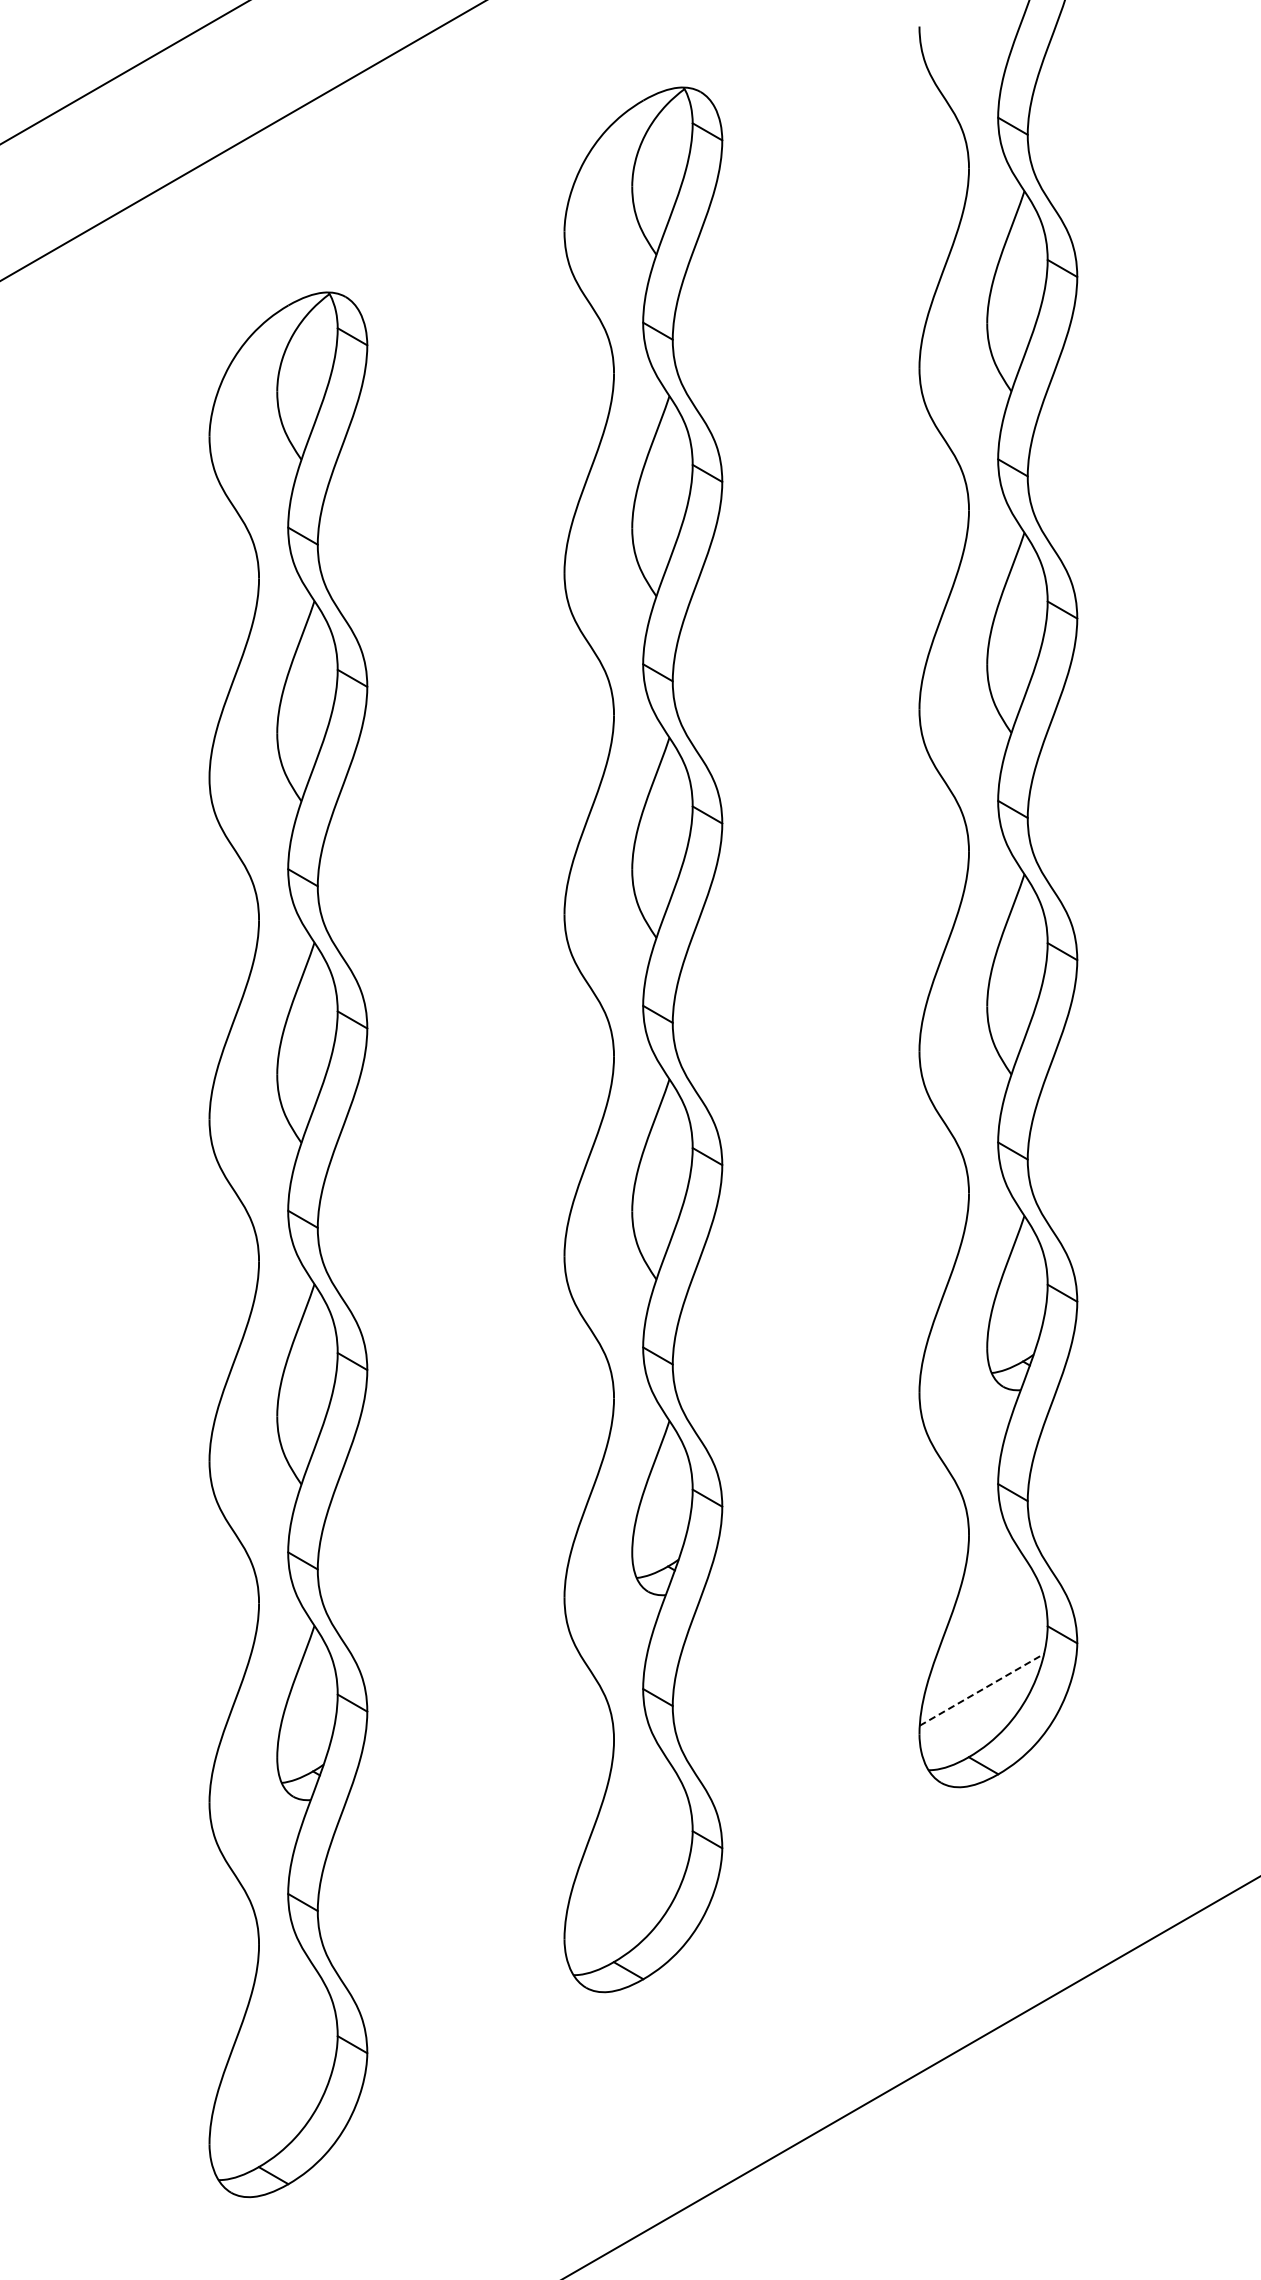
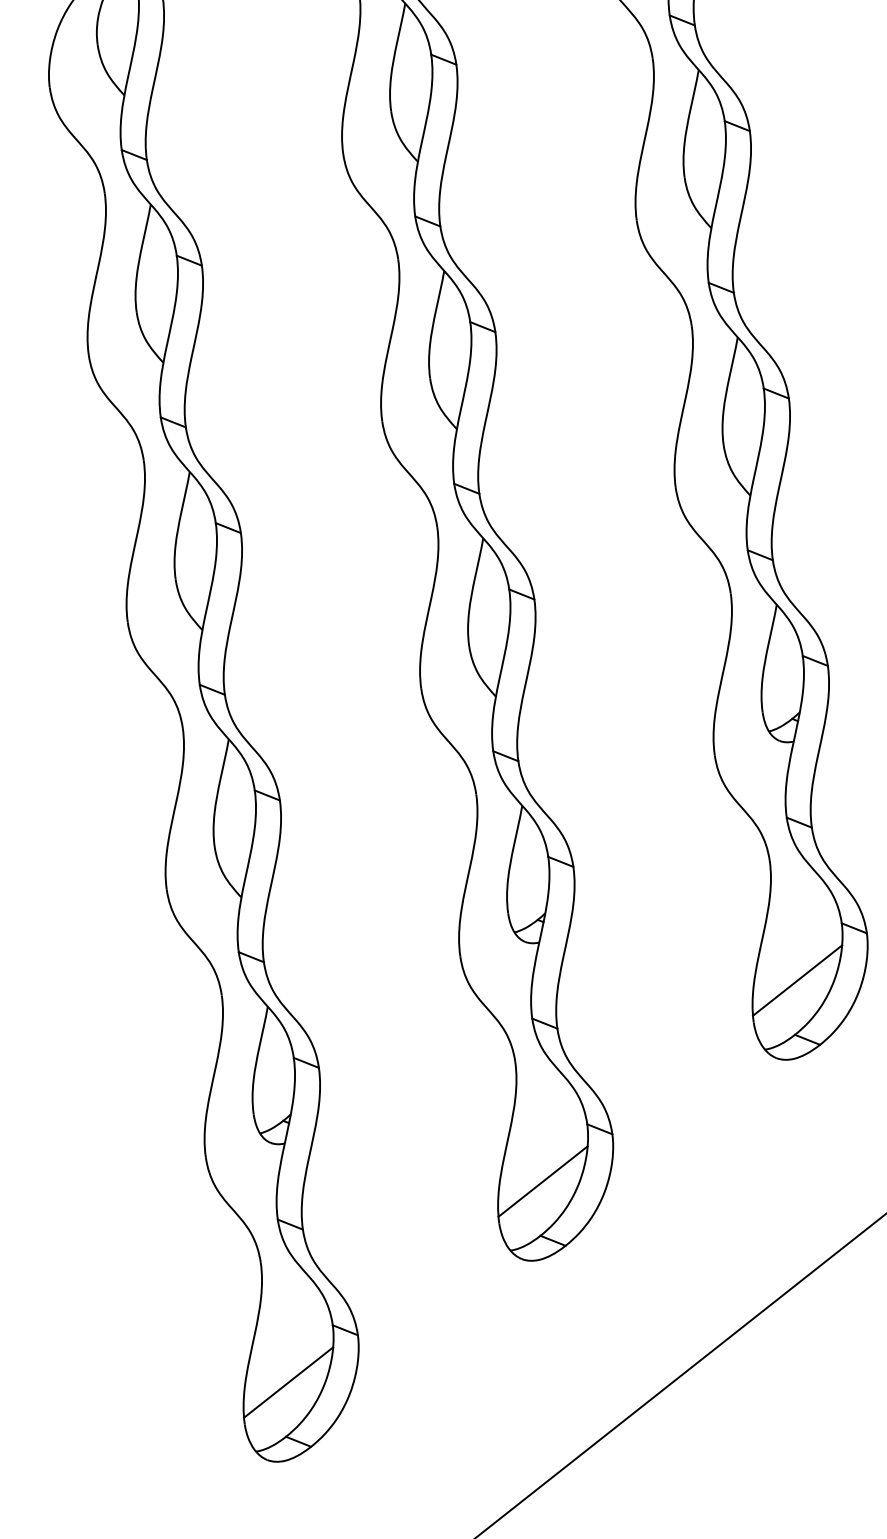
line: (981, 1689) -> (797, 980), dashed -> solid
line: (626, 1894) -> (542, 1181), added
line: (271, 2099) -> (288, 1382), added

